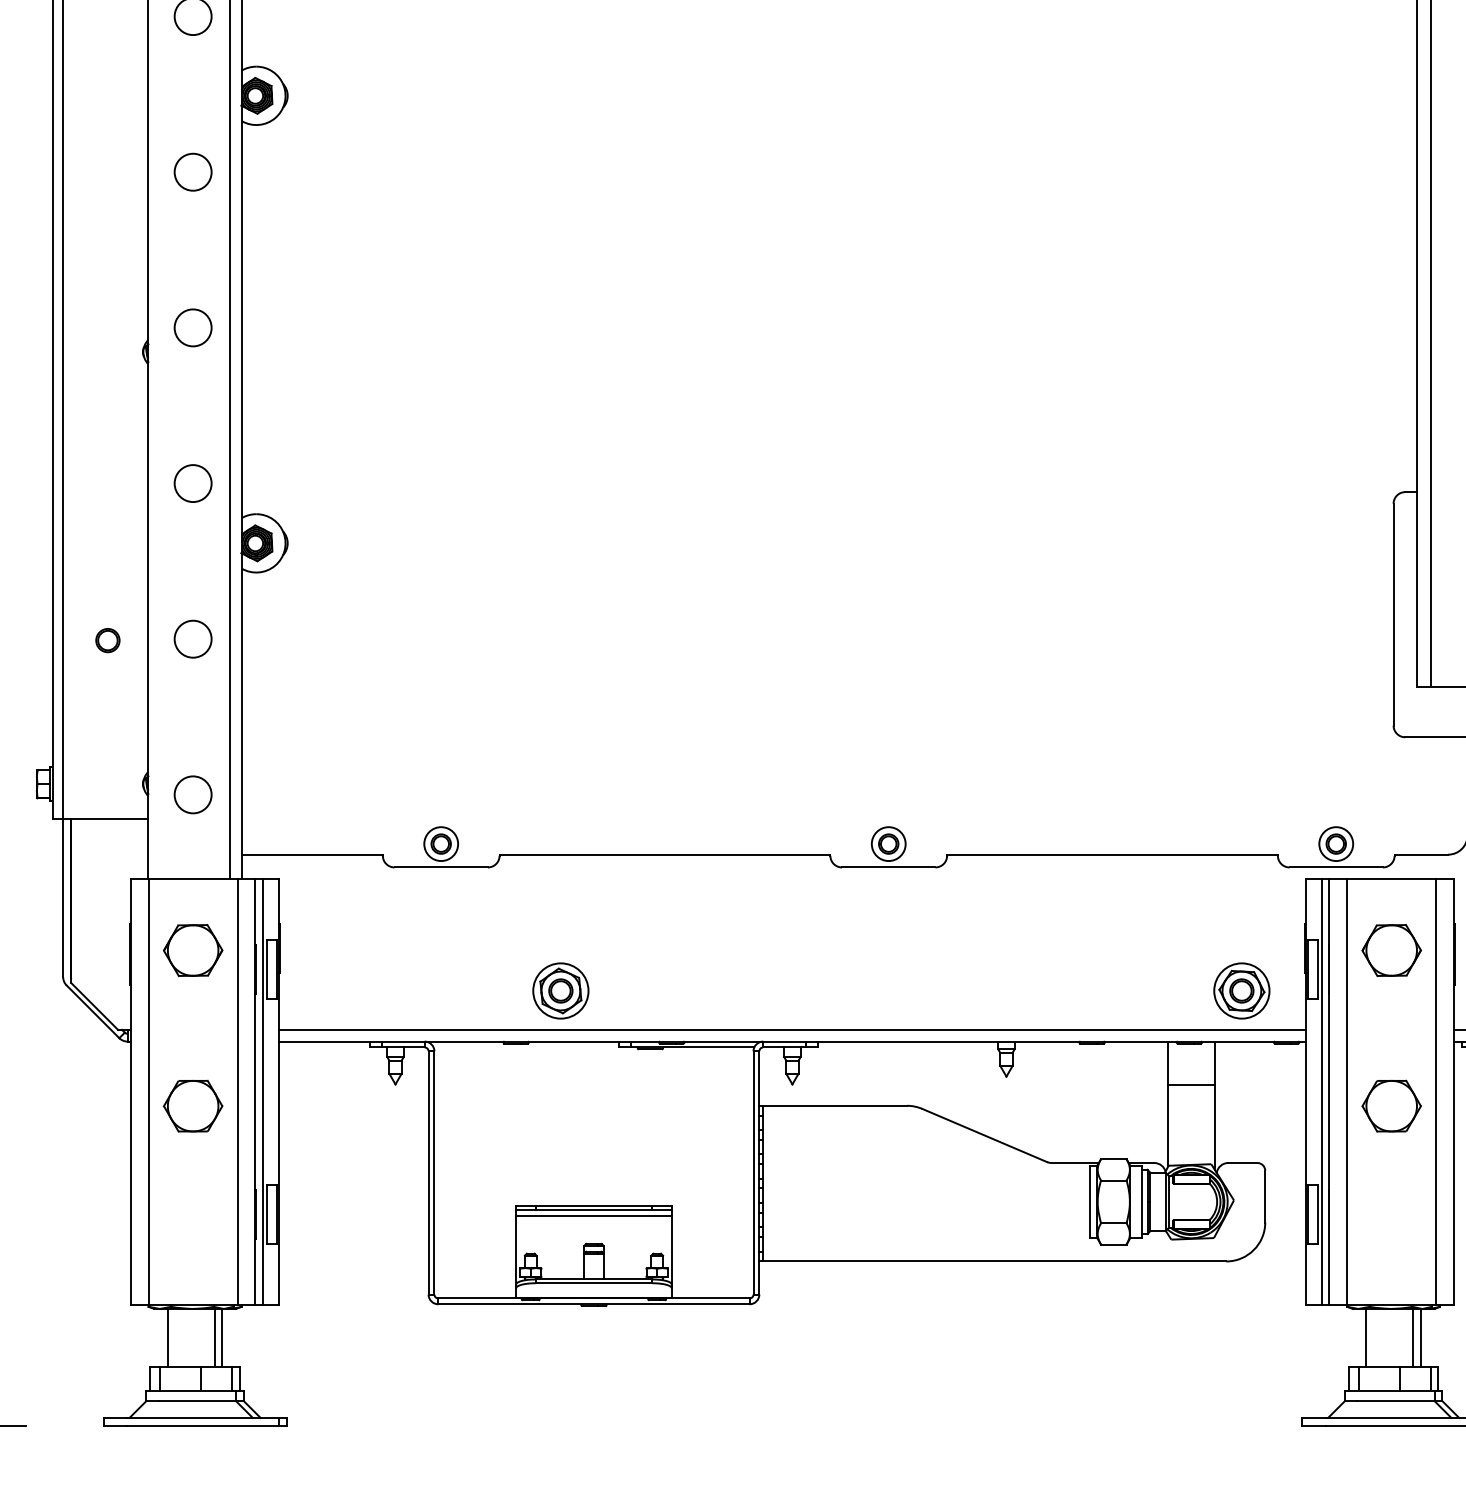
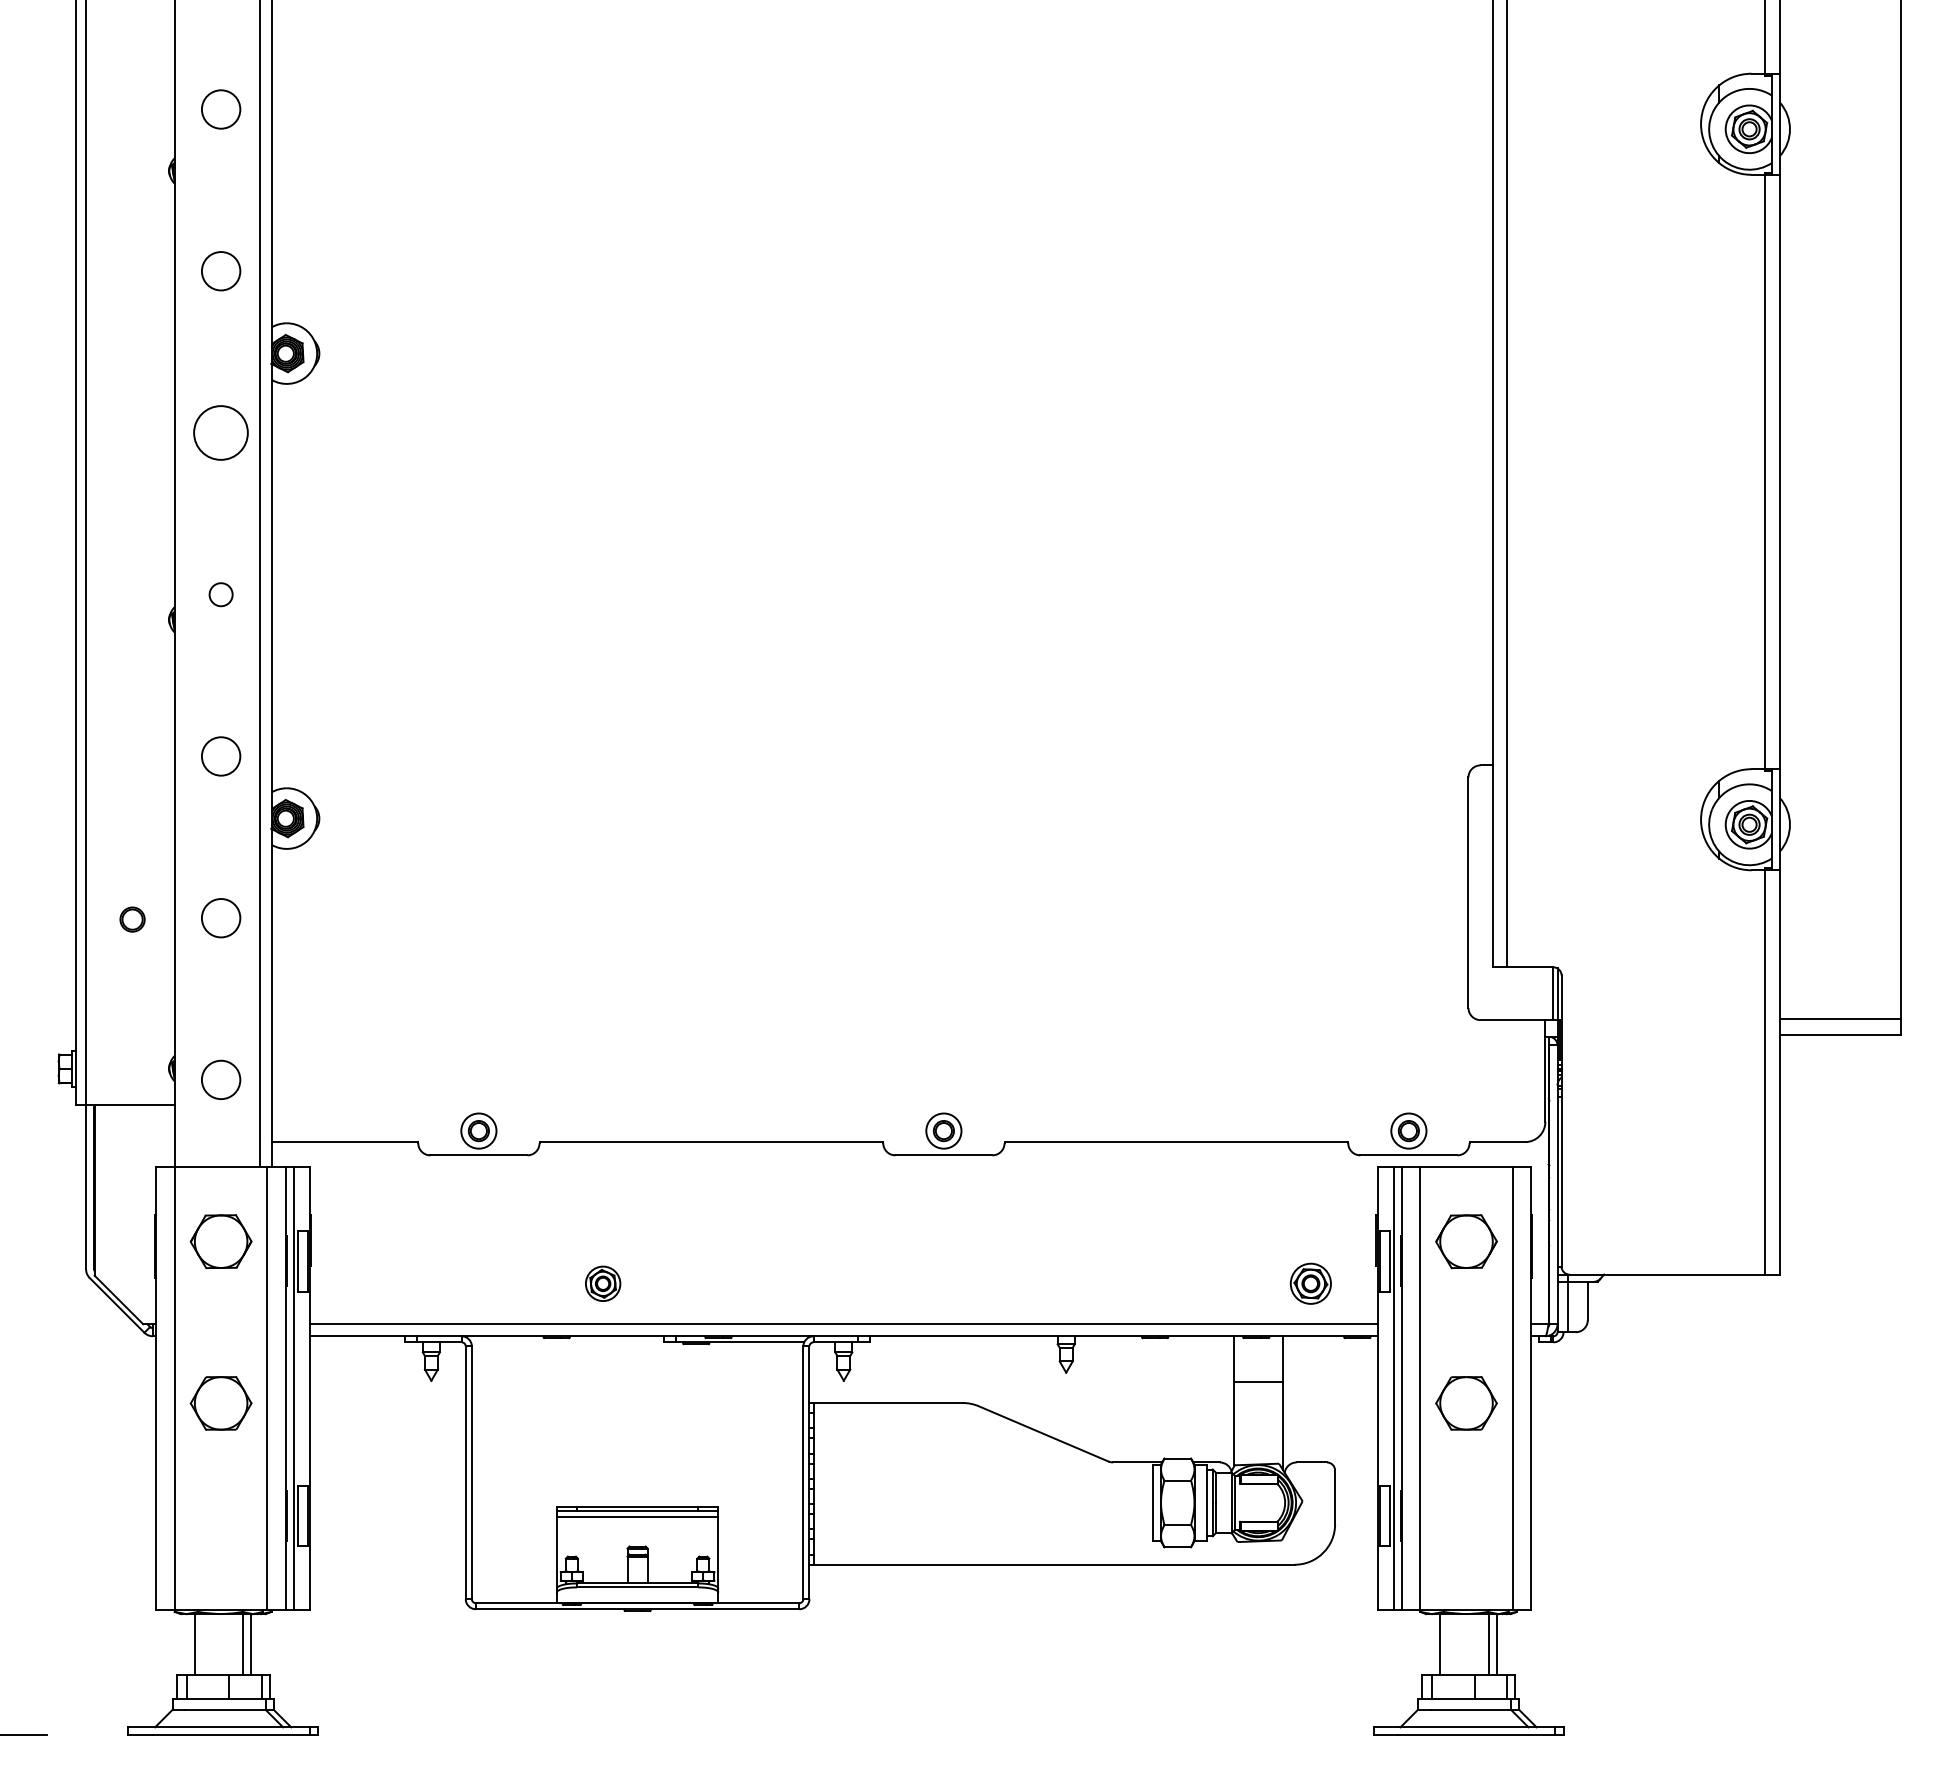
circle: (193, 171) -> (221, 432), size x1.4
circle: (192, 327) -> (220, 594), size x0.6
part: (560, 990) -> (602, 1283), size x0.6
part: (1241, 990) -> (1310, 1283), size x0.7

